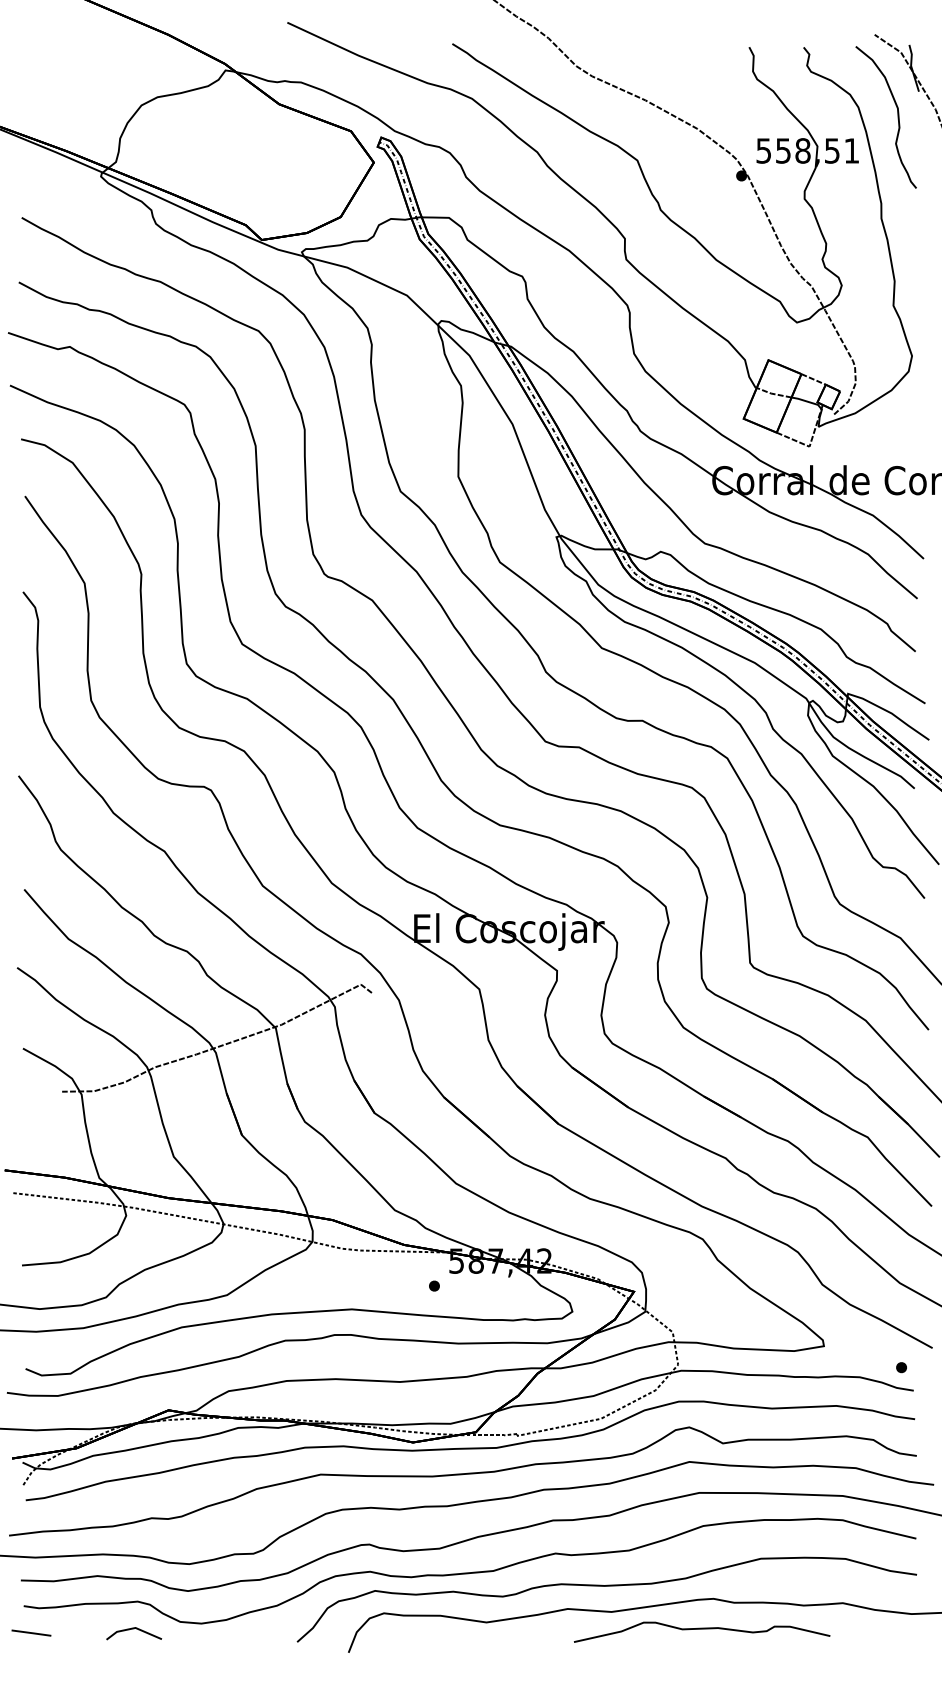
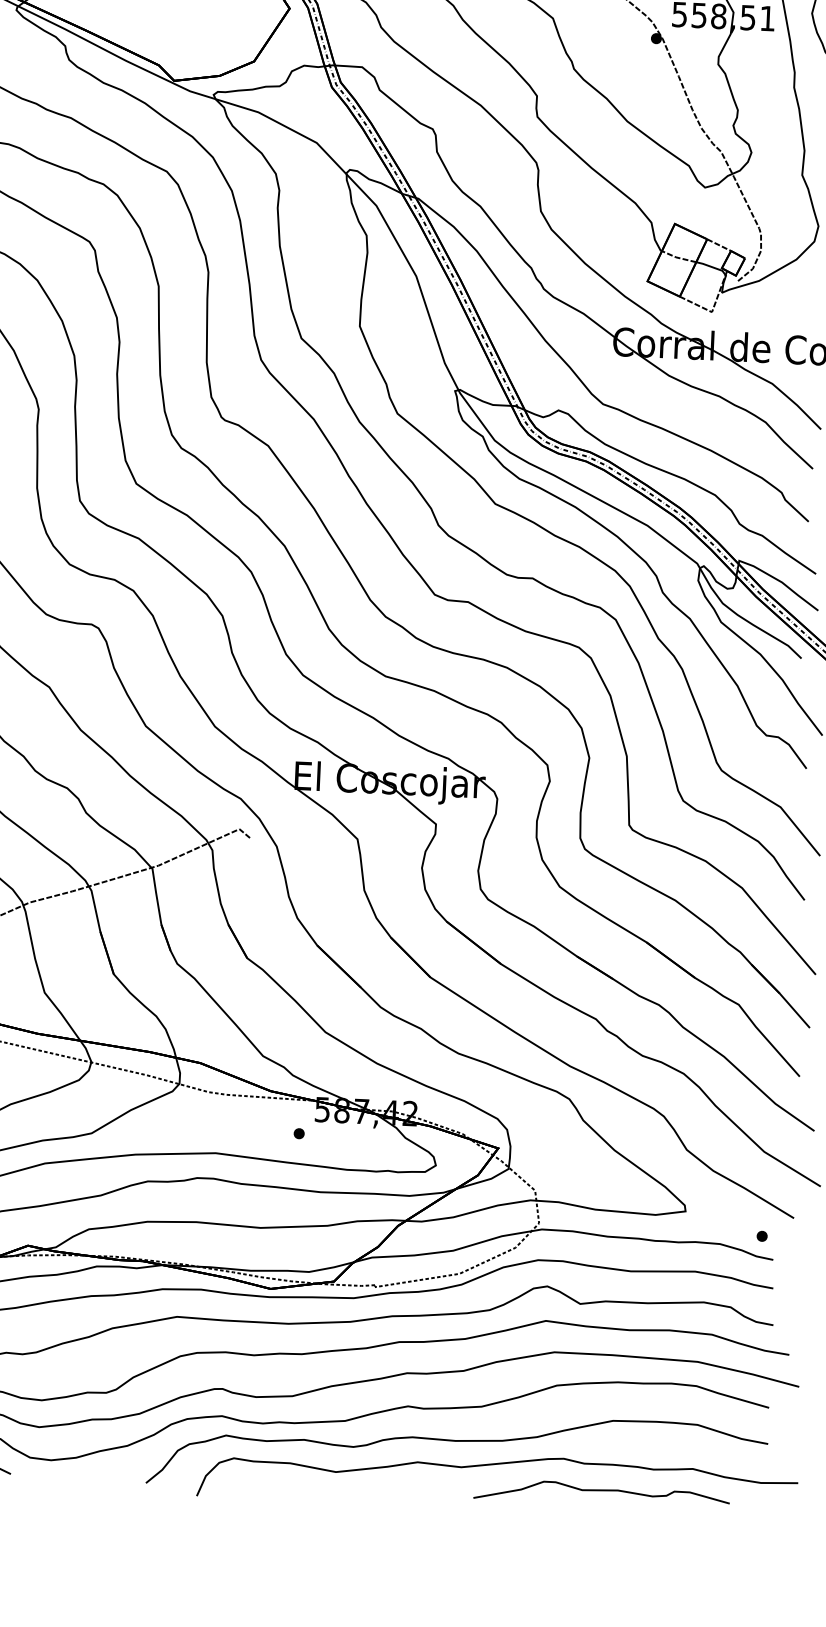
curve: (702, 1629) -> (602, 1491), moved

